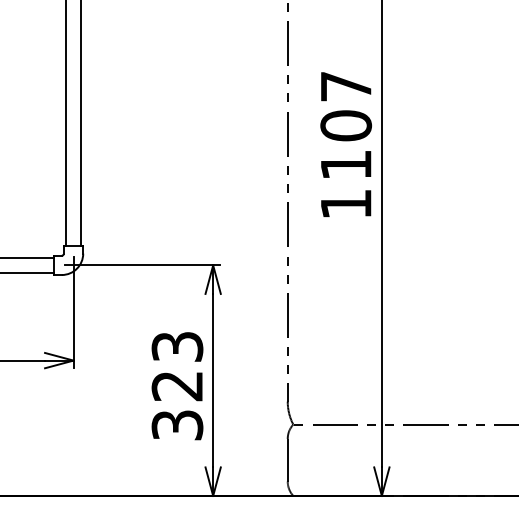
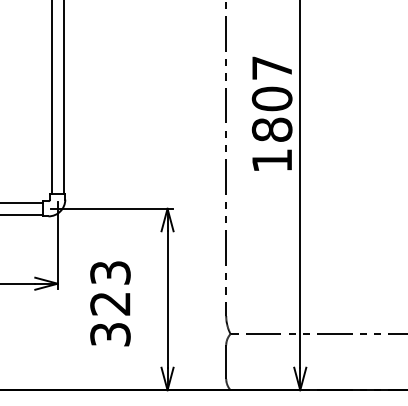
text: (345, 164) -> (271, 129), 1107 -> 1807
text: (177, 385) -> (110, 303), moved

